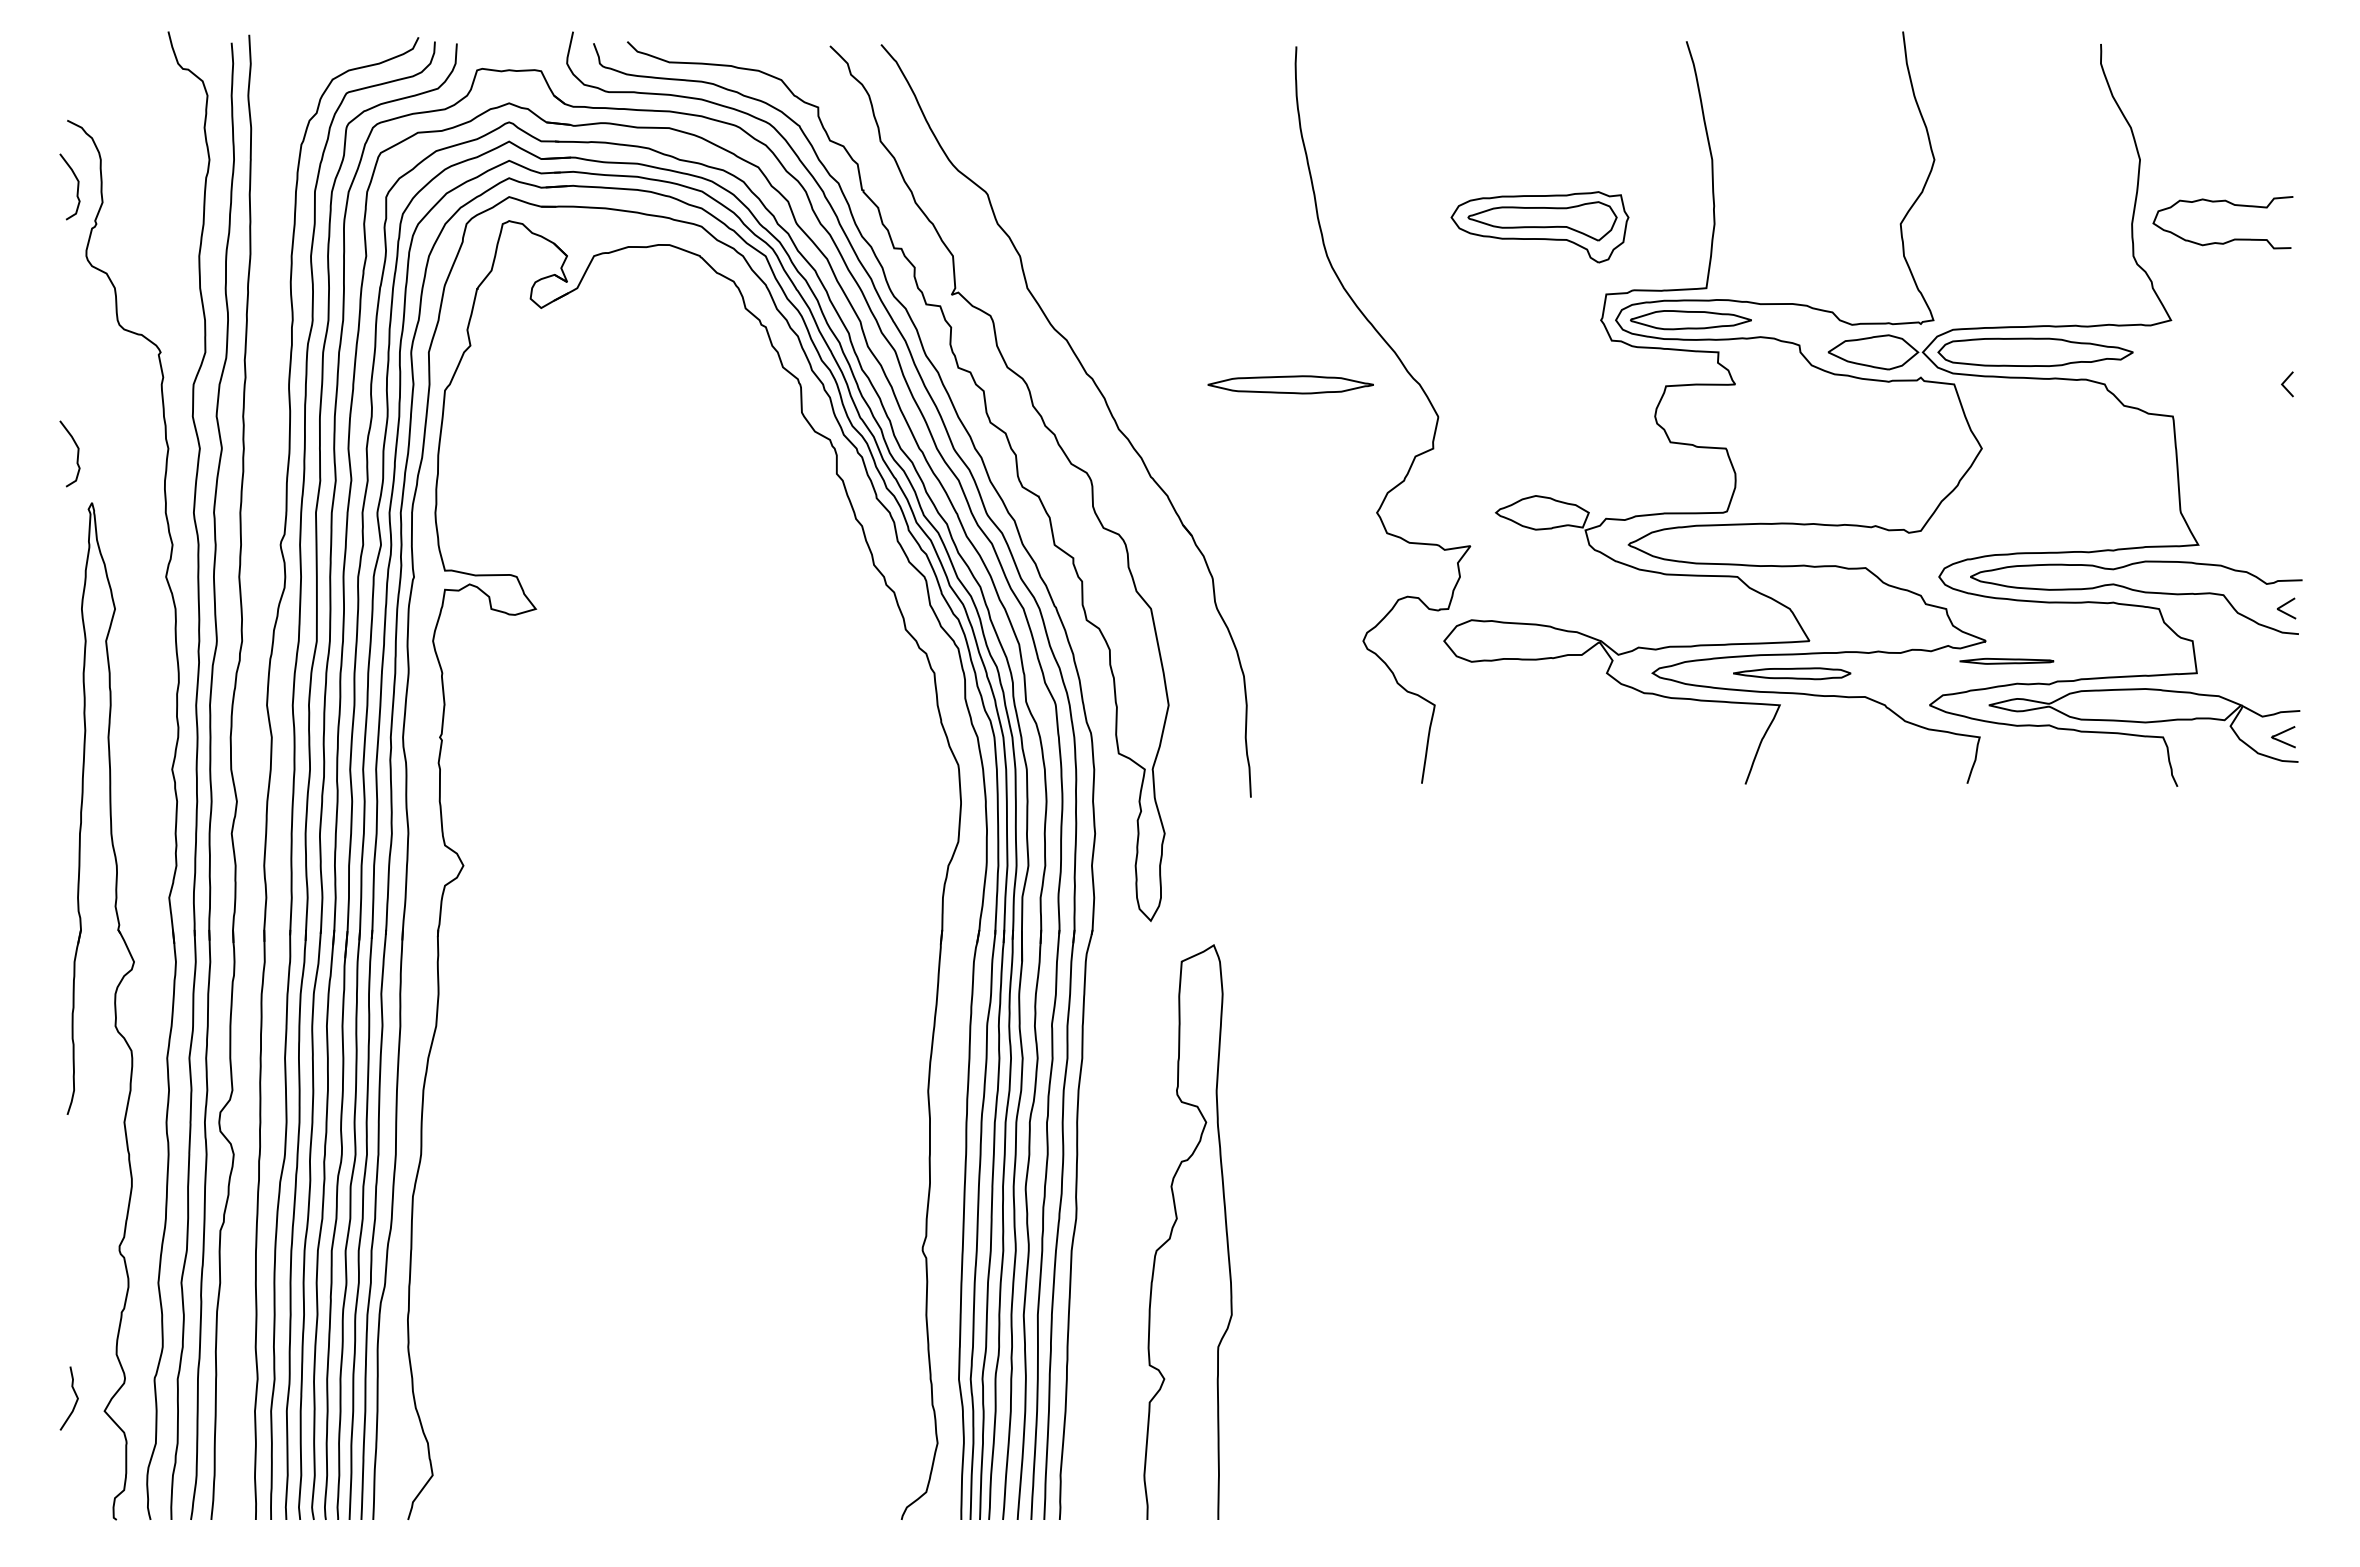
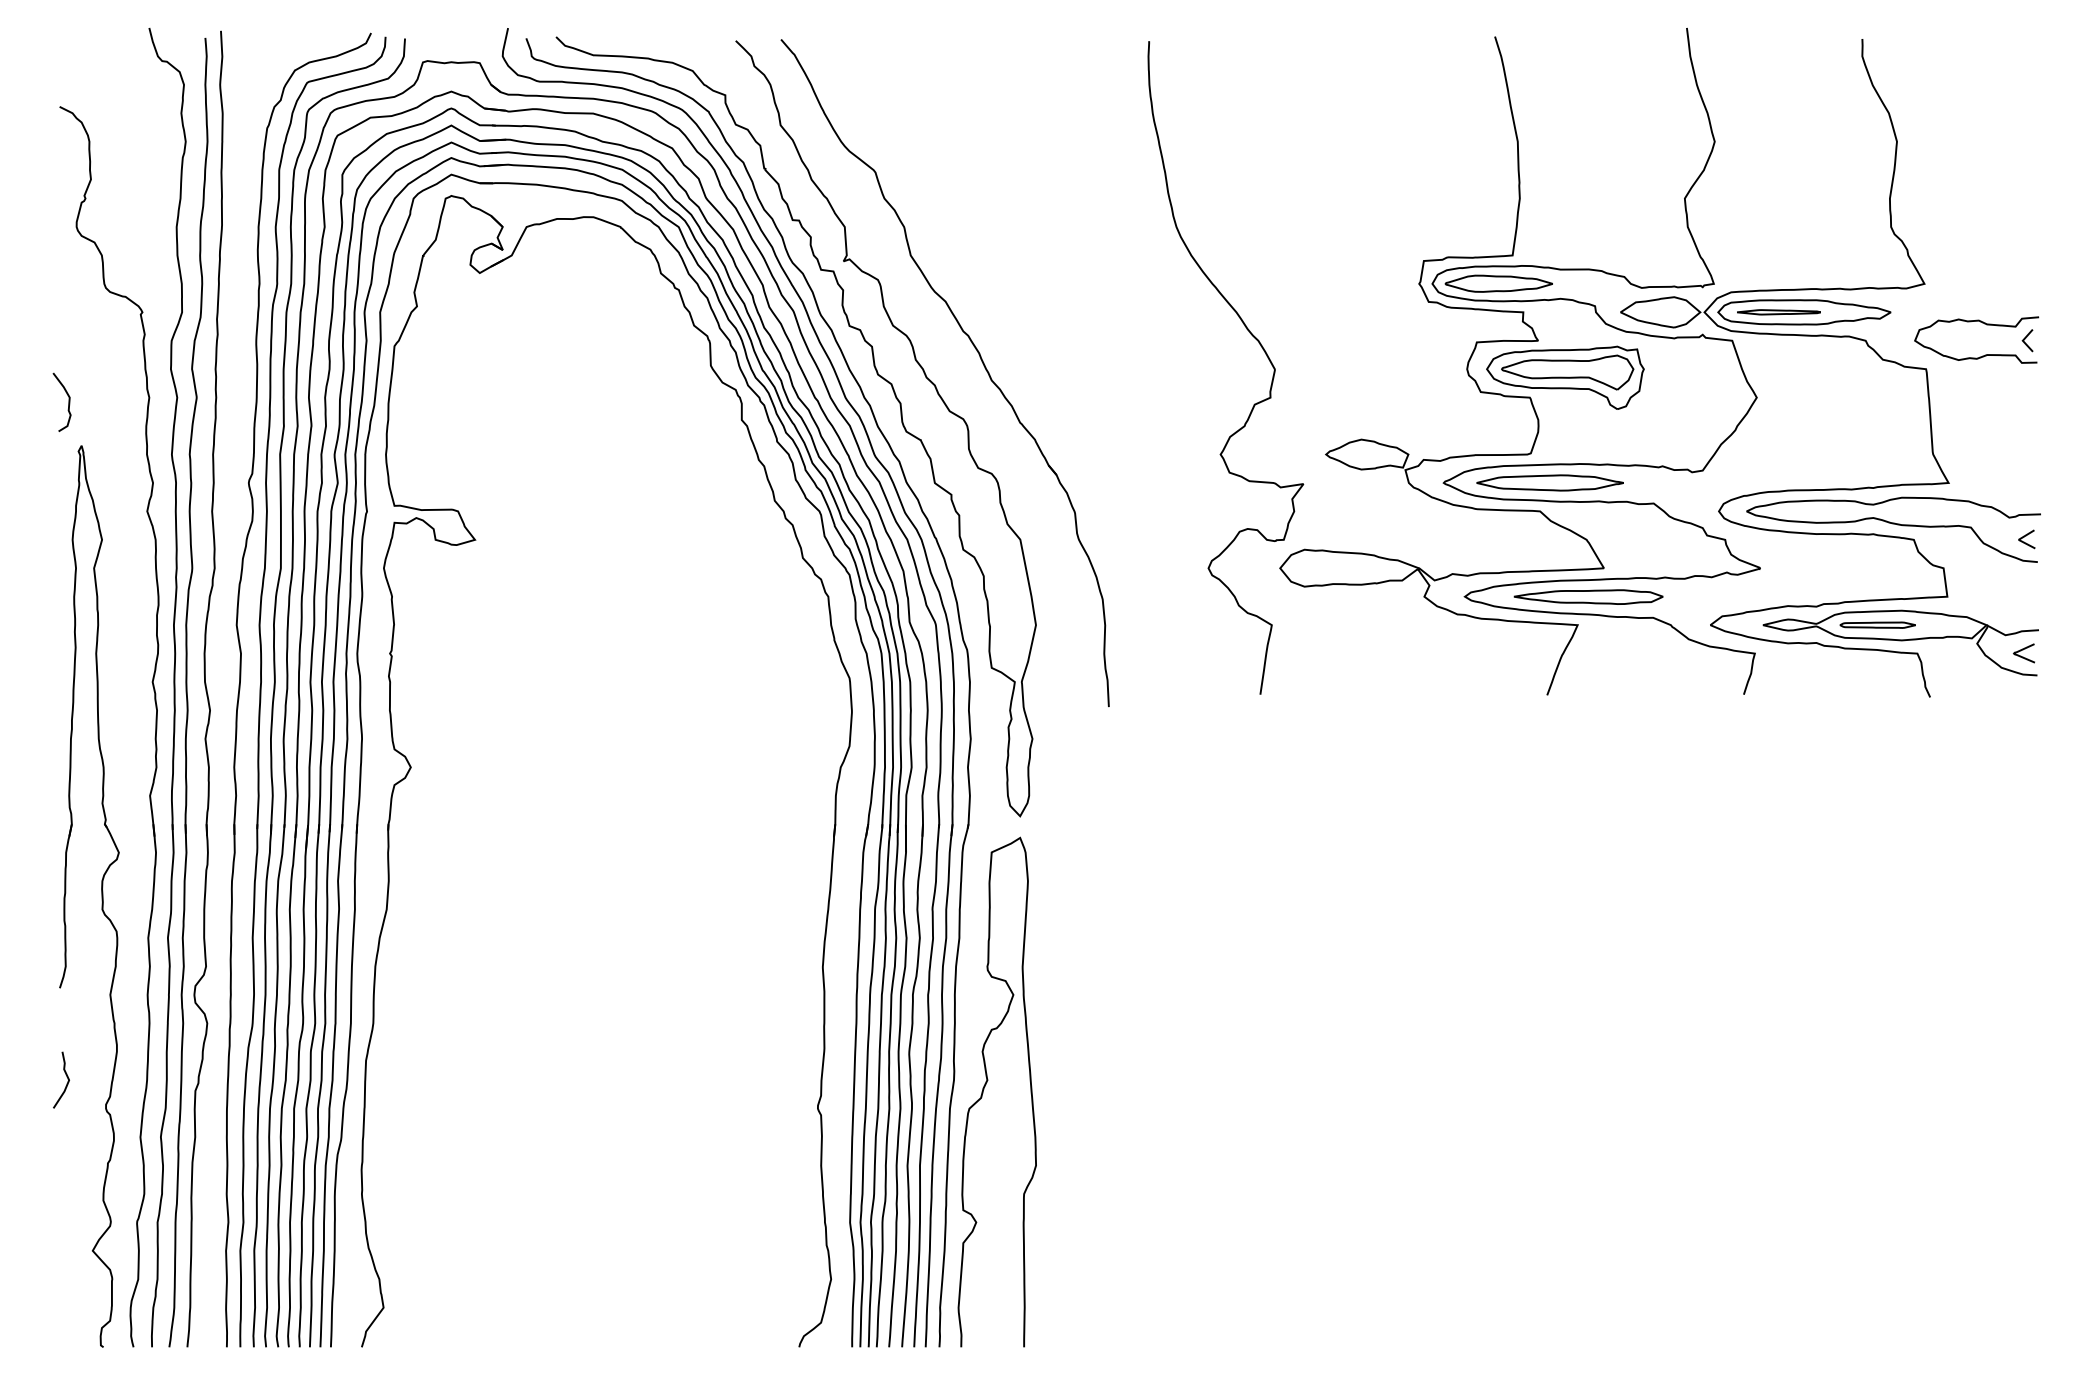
curve: (77, 186) -> (68, 165), removed
part: (1539, 227) -> (1564, 378), moved
curve: (2228, 240) -> (1981, 355), moved
part: (1290, 384) -> (1549, 482), moved
part: (2006, 660) -> (1778, 311), moved
part: (1791, 673) -> (1588, 596), size x1.43
part: (2118, 705) -> (1877, 625), added
curve: (1175, 1224) -> (986, 1085), moved
curve: (75, 1395) -> (66, 1077), moved

